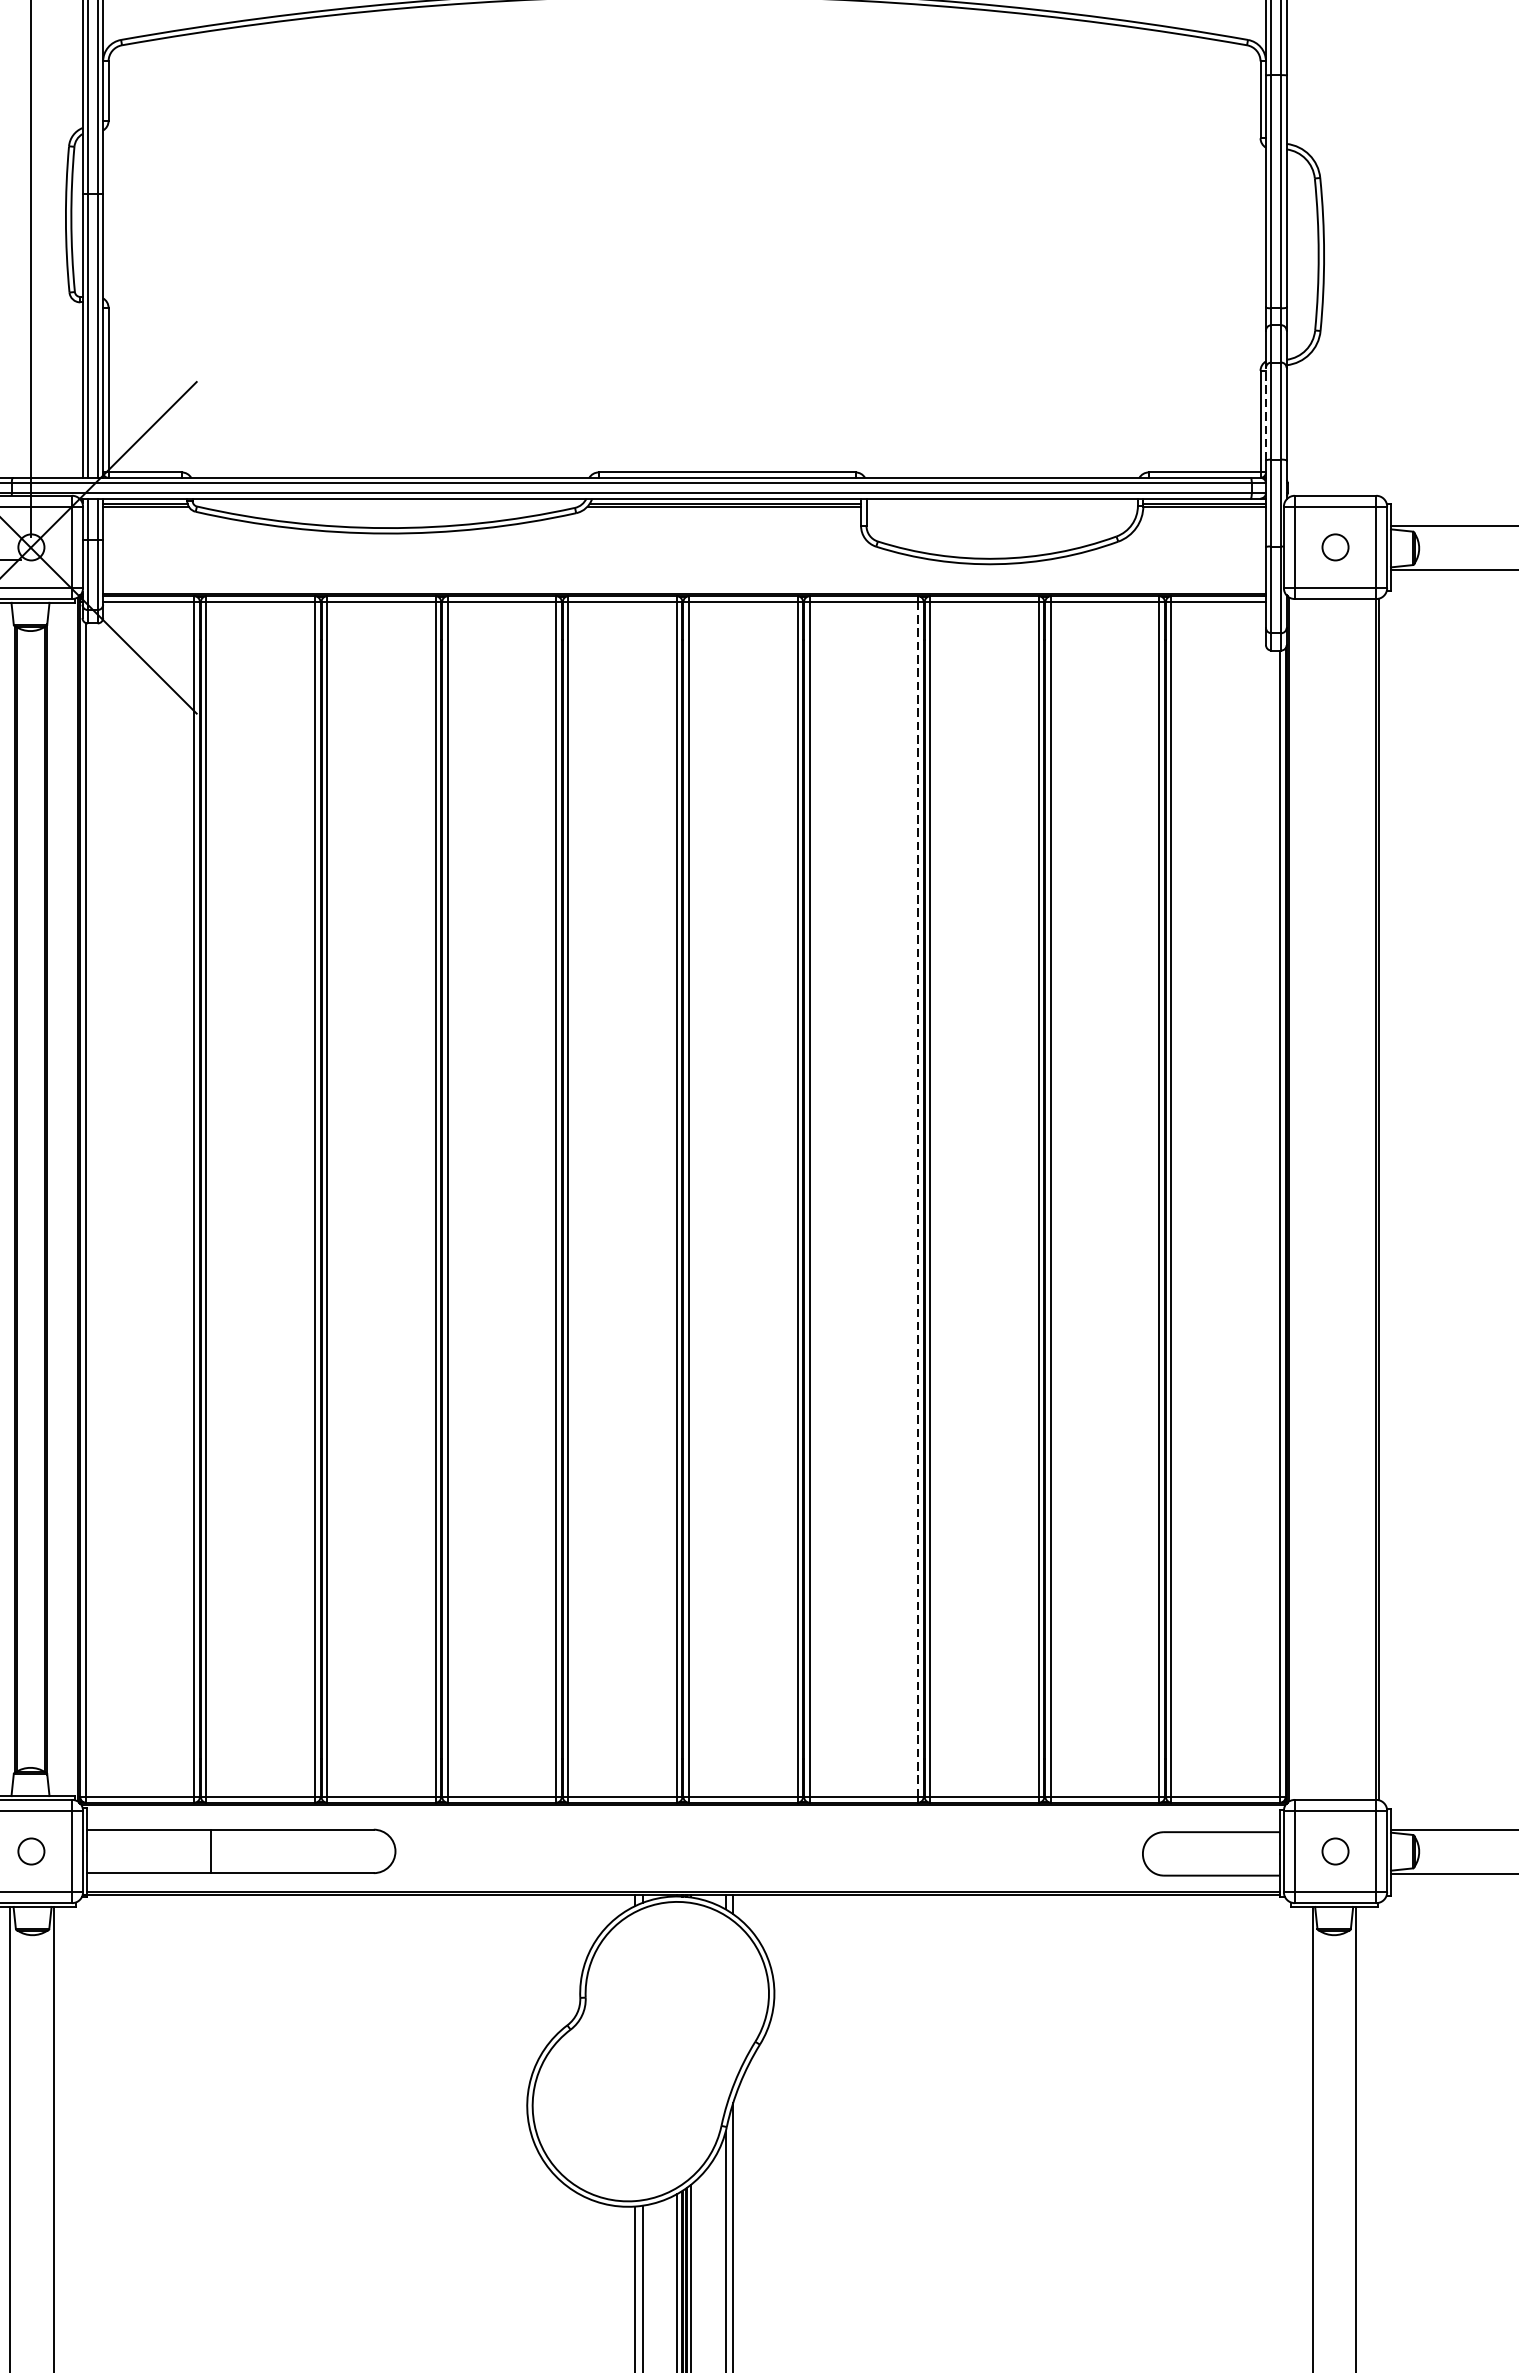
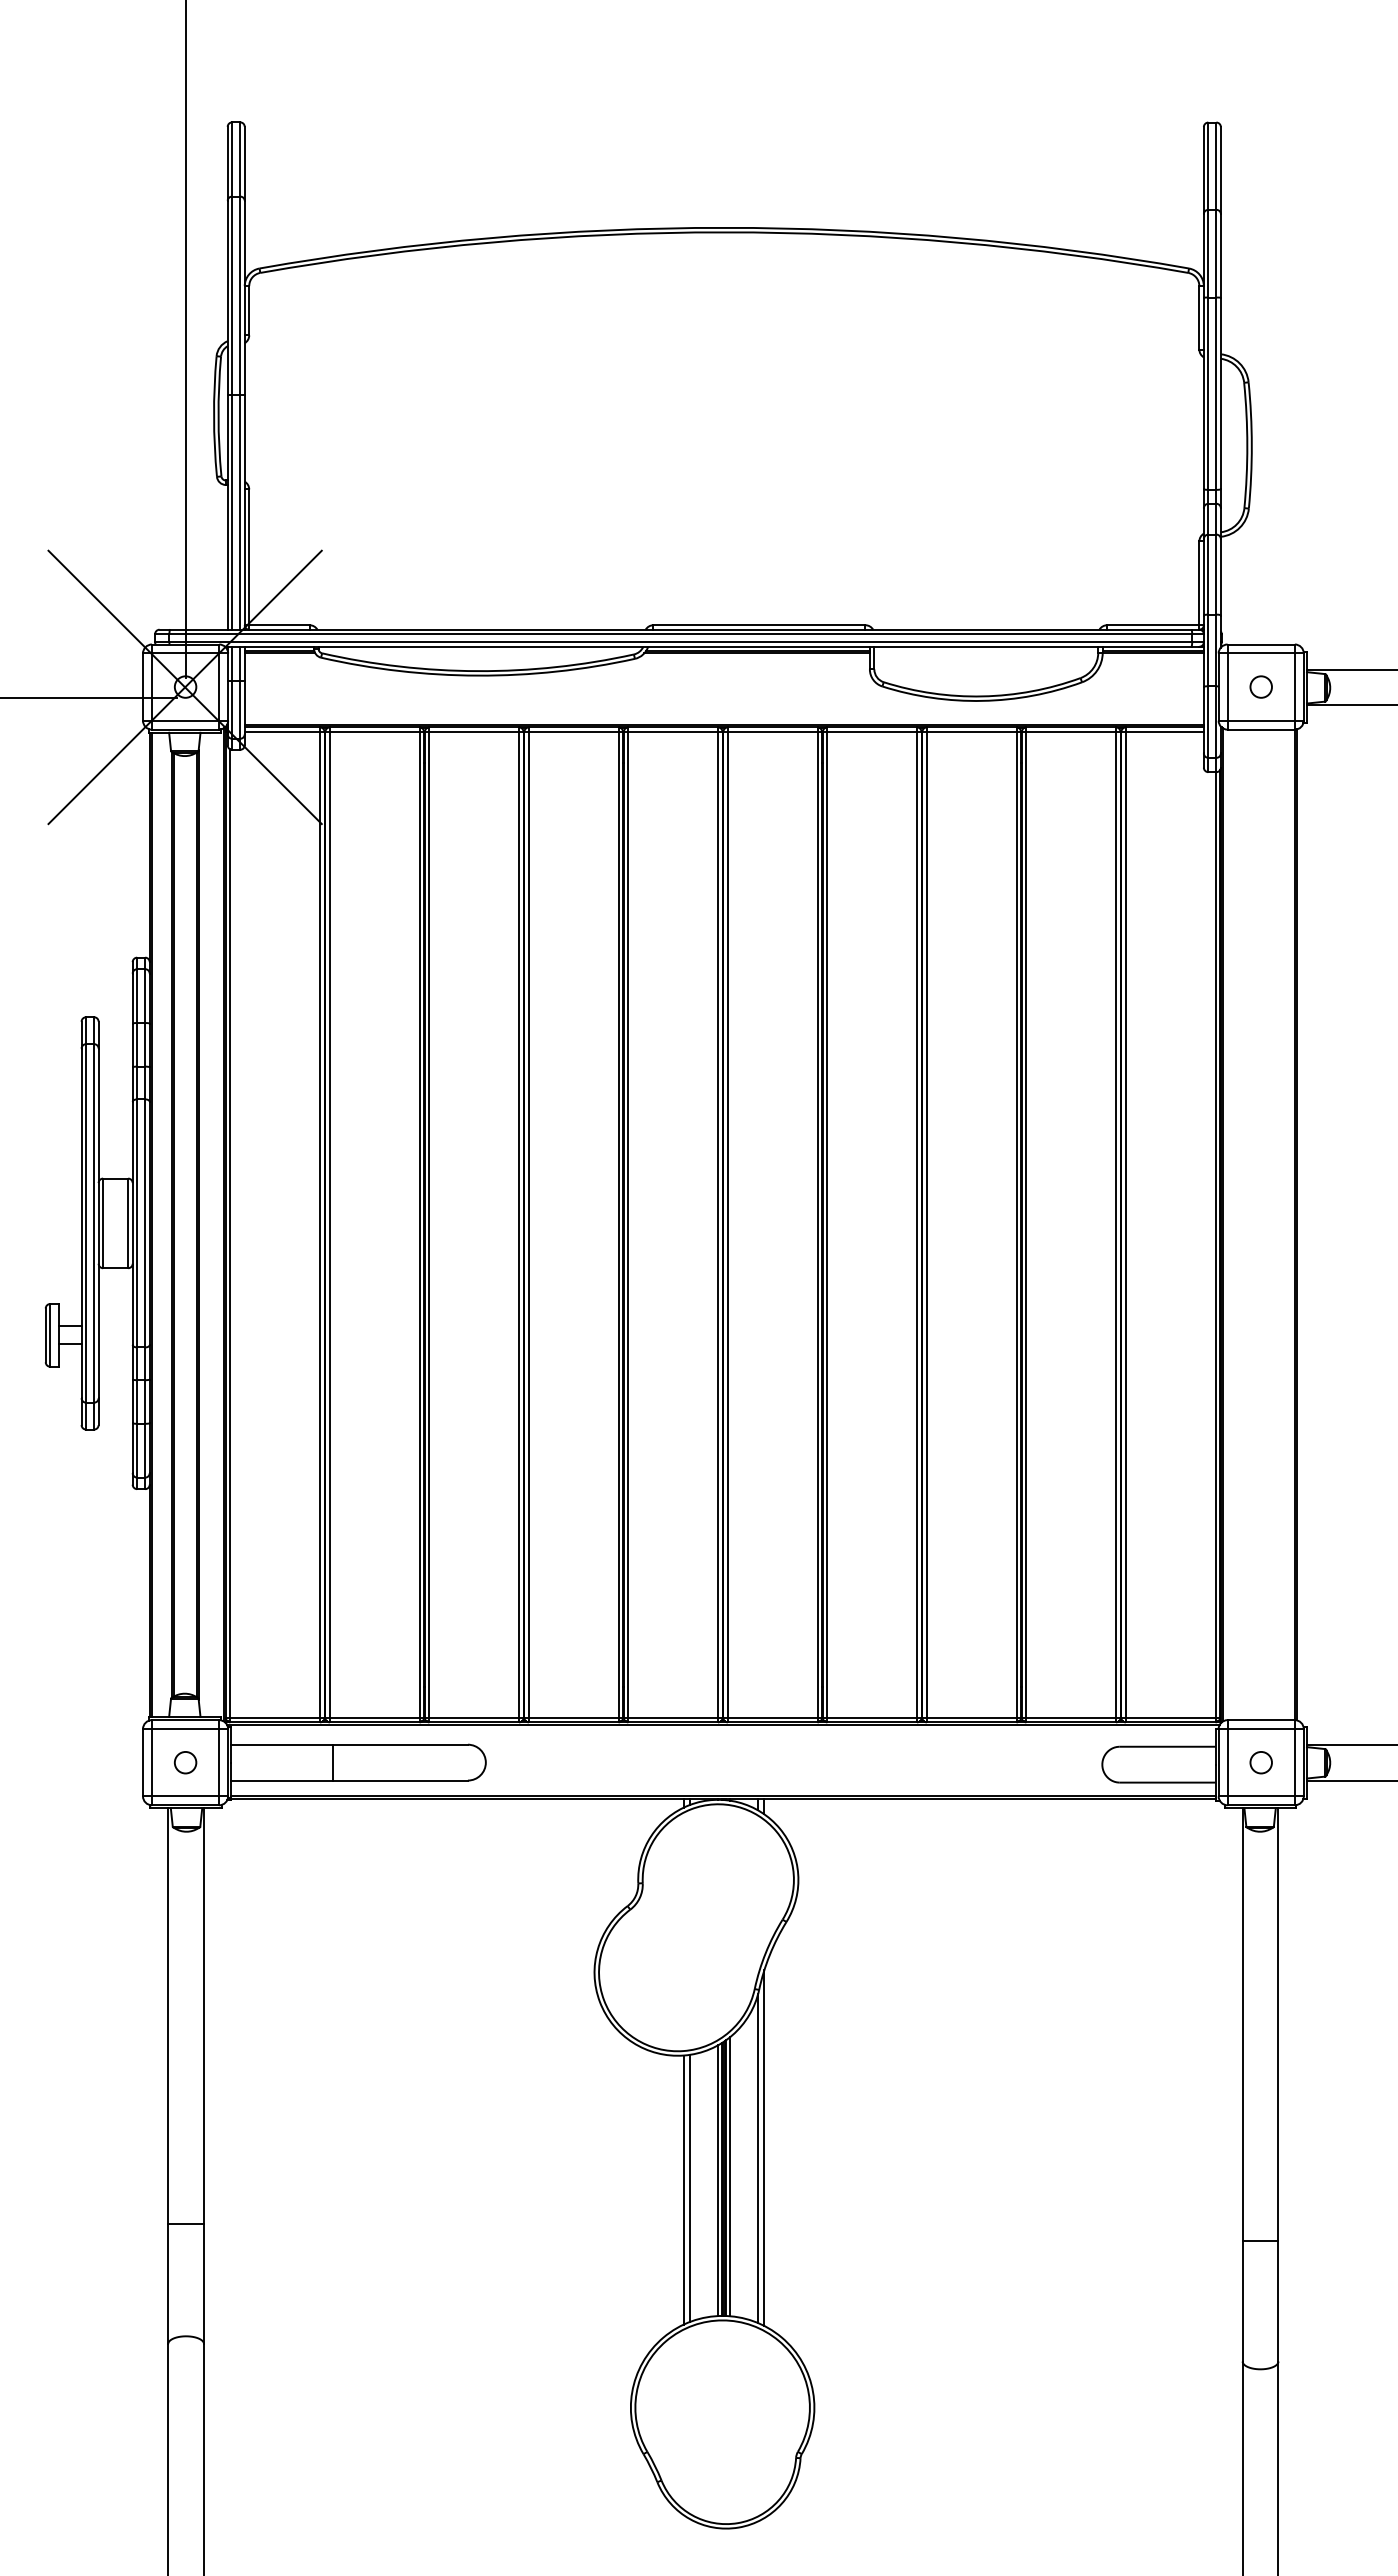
line: (1265, 413) -> (1203, 576), dashed -> solid
line: (918, 1198) -> (917, 1224), dashed -> solid

